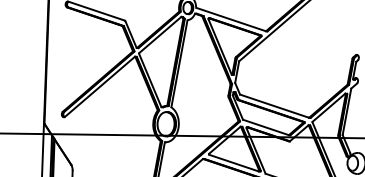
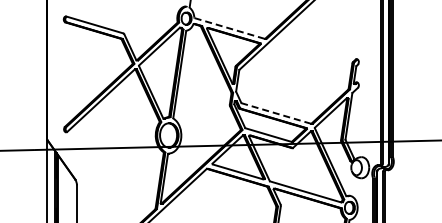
line: (230, 19) -> (229, 28), solid -> dashed
line: (273, 106) -> (275, 113), solid -> dashed

